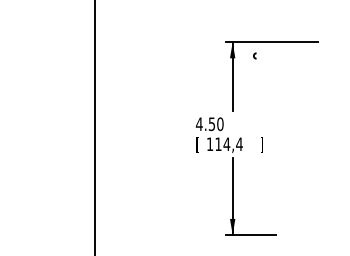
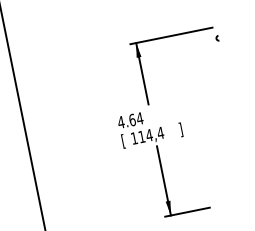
arc: (254, 55) -> (216, 38), moved
text: (215, 124) -> (135, 119), 4.50 -> 4.64

